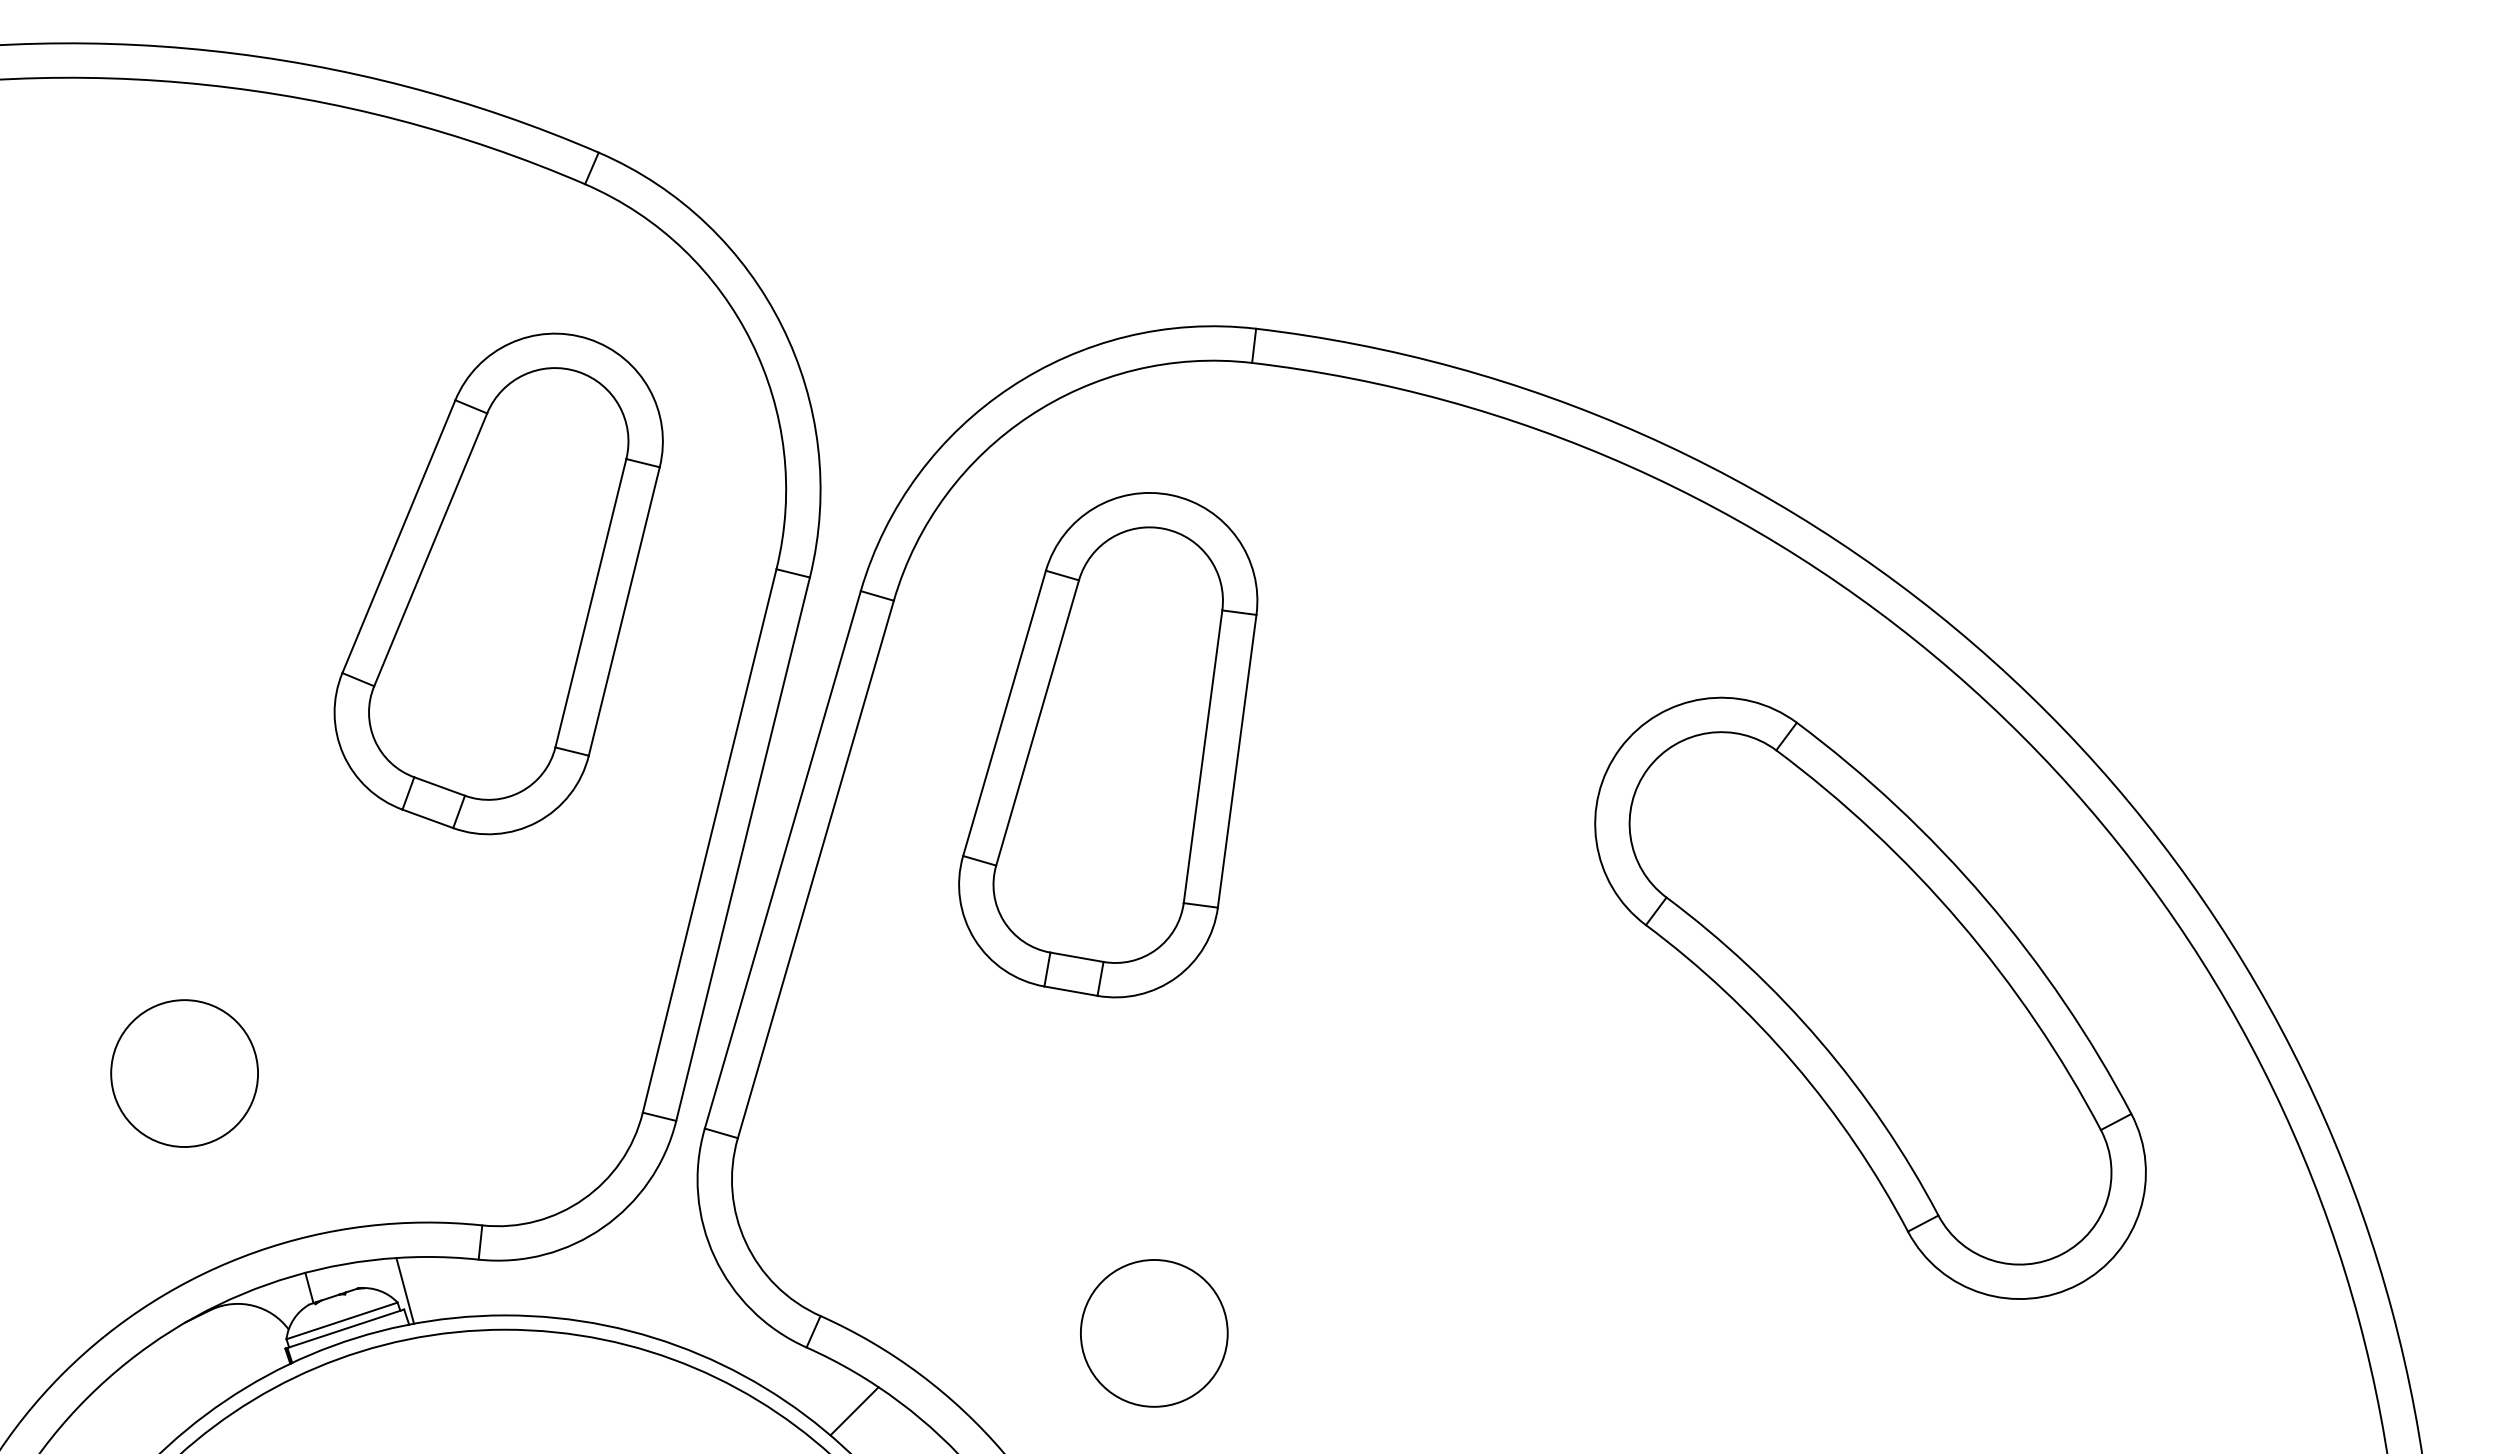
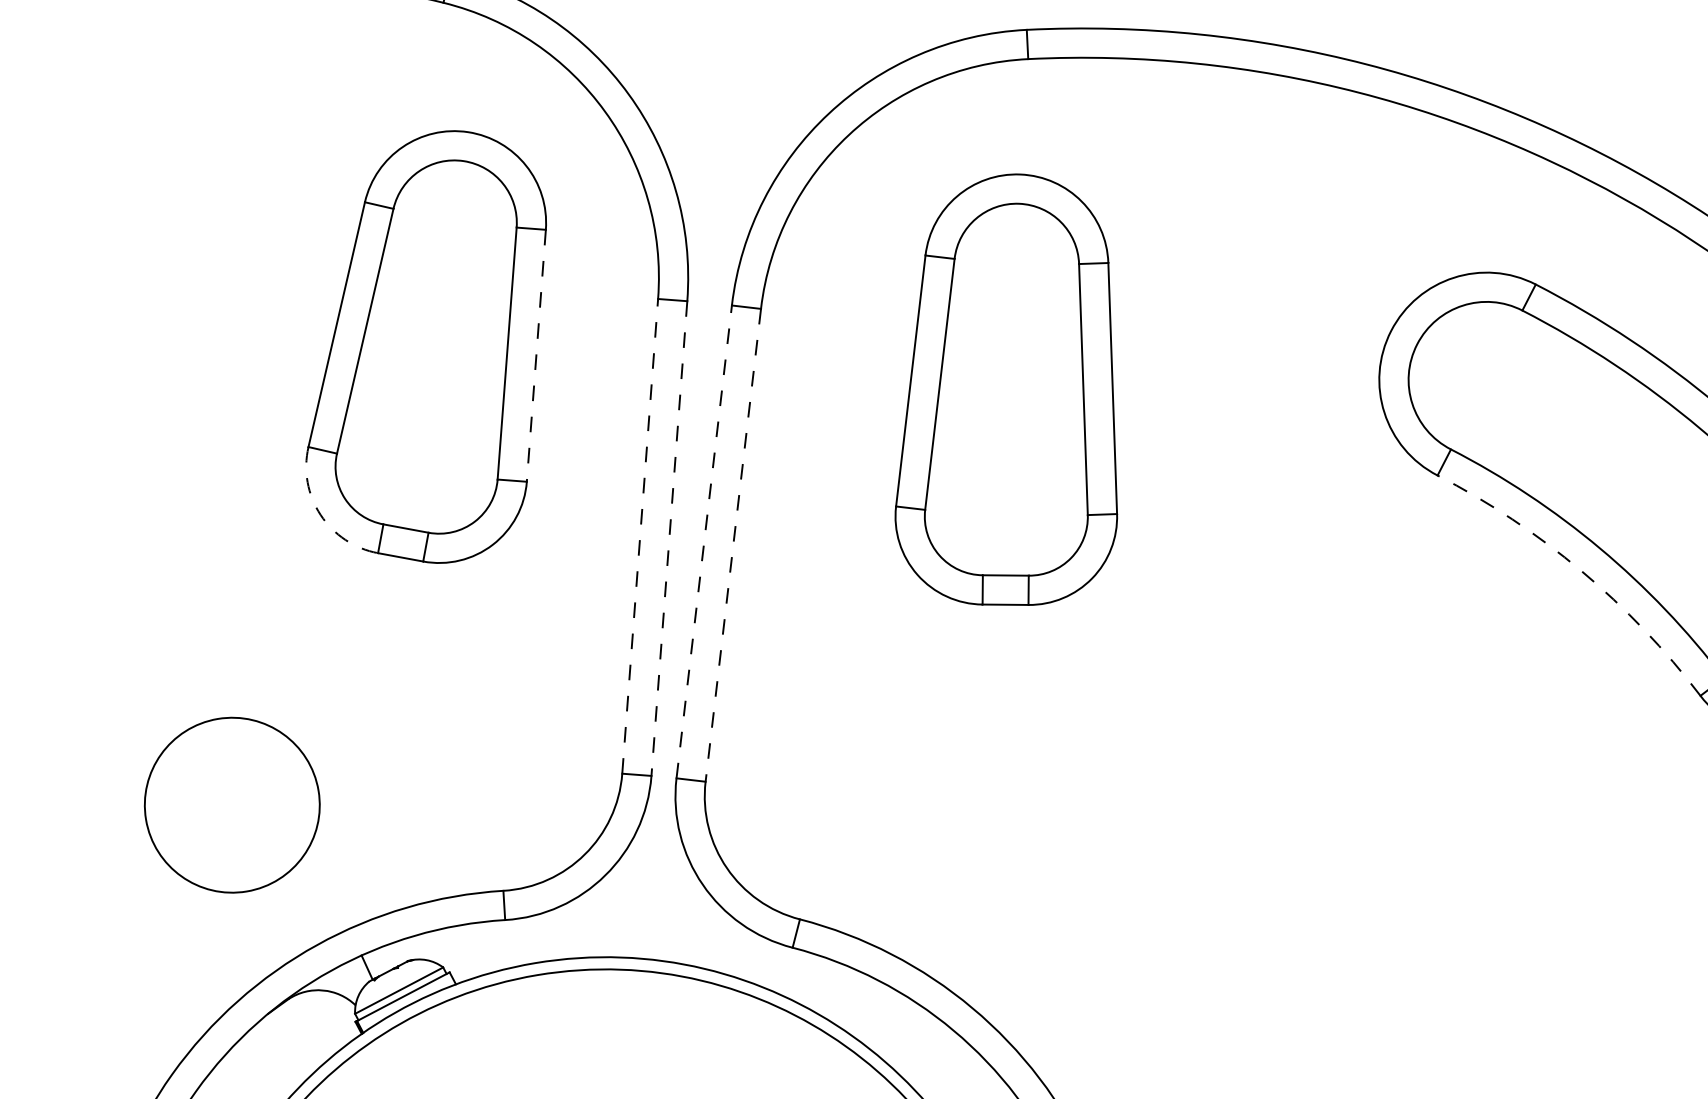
line: (624, 611) -> (536, 355), solid -> dashed
part: (1108, 745) -> (1002, 393), moved
arc: (343, 754) -> (320, 515), solid -> dashed
line: (709, 840) -> (639, 535), solid -> dashed
line: (743, 849) -> (669, 538), solid -> dashed
line: (782, 859) -> (703, 541), solid -> dashed
line: (815, 869) -> (733, 545), solid -> dashed
arc: (1794, 1063) -> (1581, 570), solid -> dashed
circle: (184, 1073) -> (232, 805), size x1.4
line: (405, 1290) -> (448, 956), removed
circle: (1154, 1333) -> (1082, 887), removed
line: (854, 1411) -> (841, 994), removed

